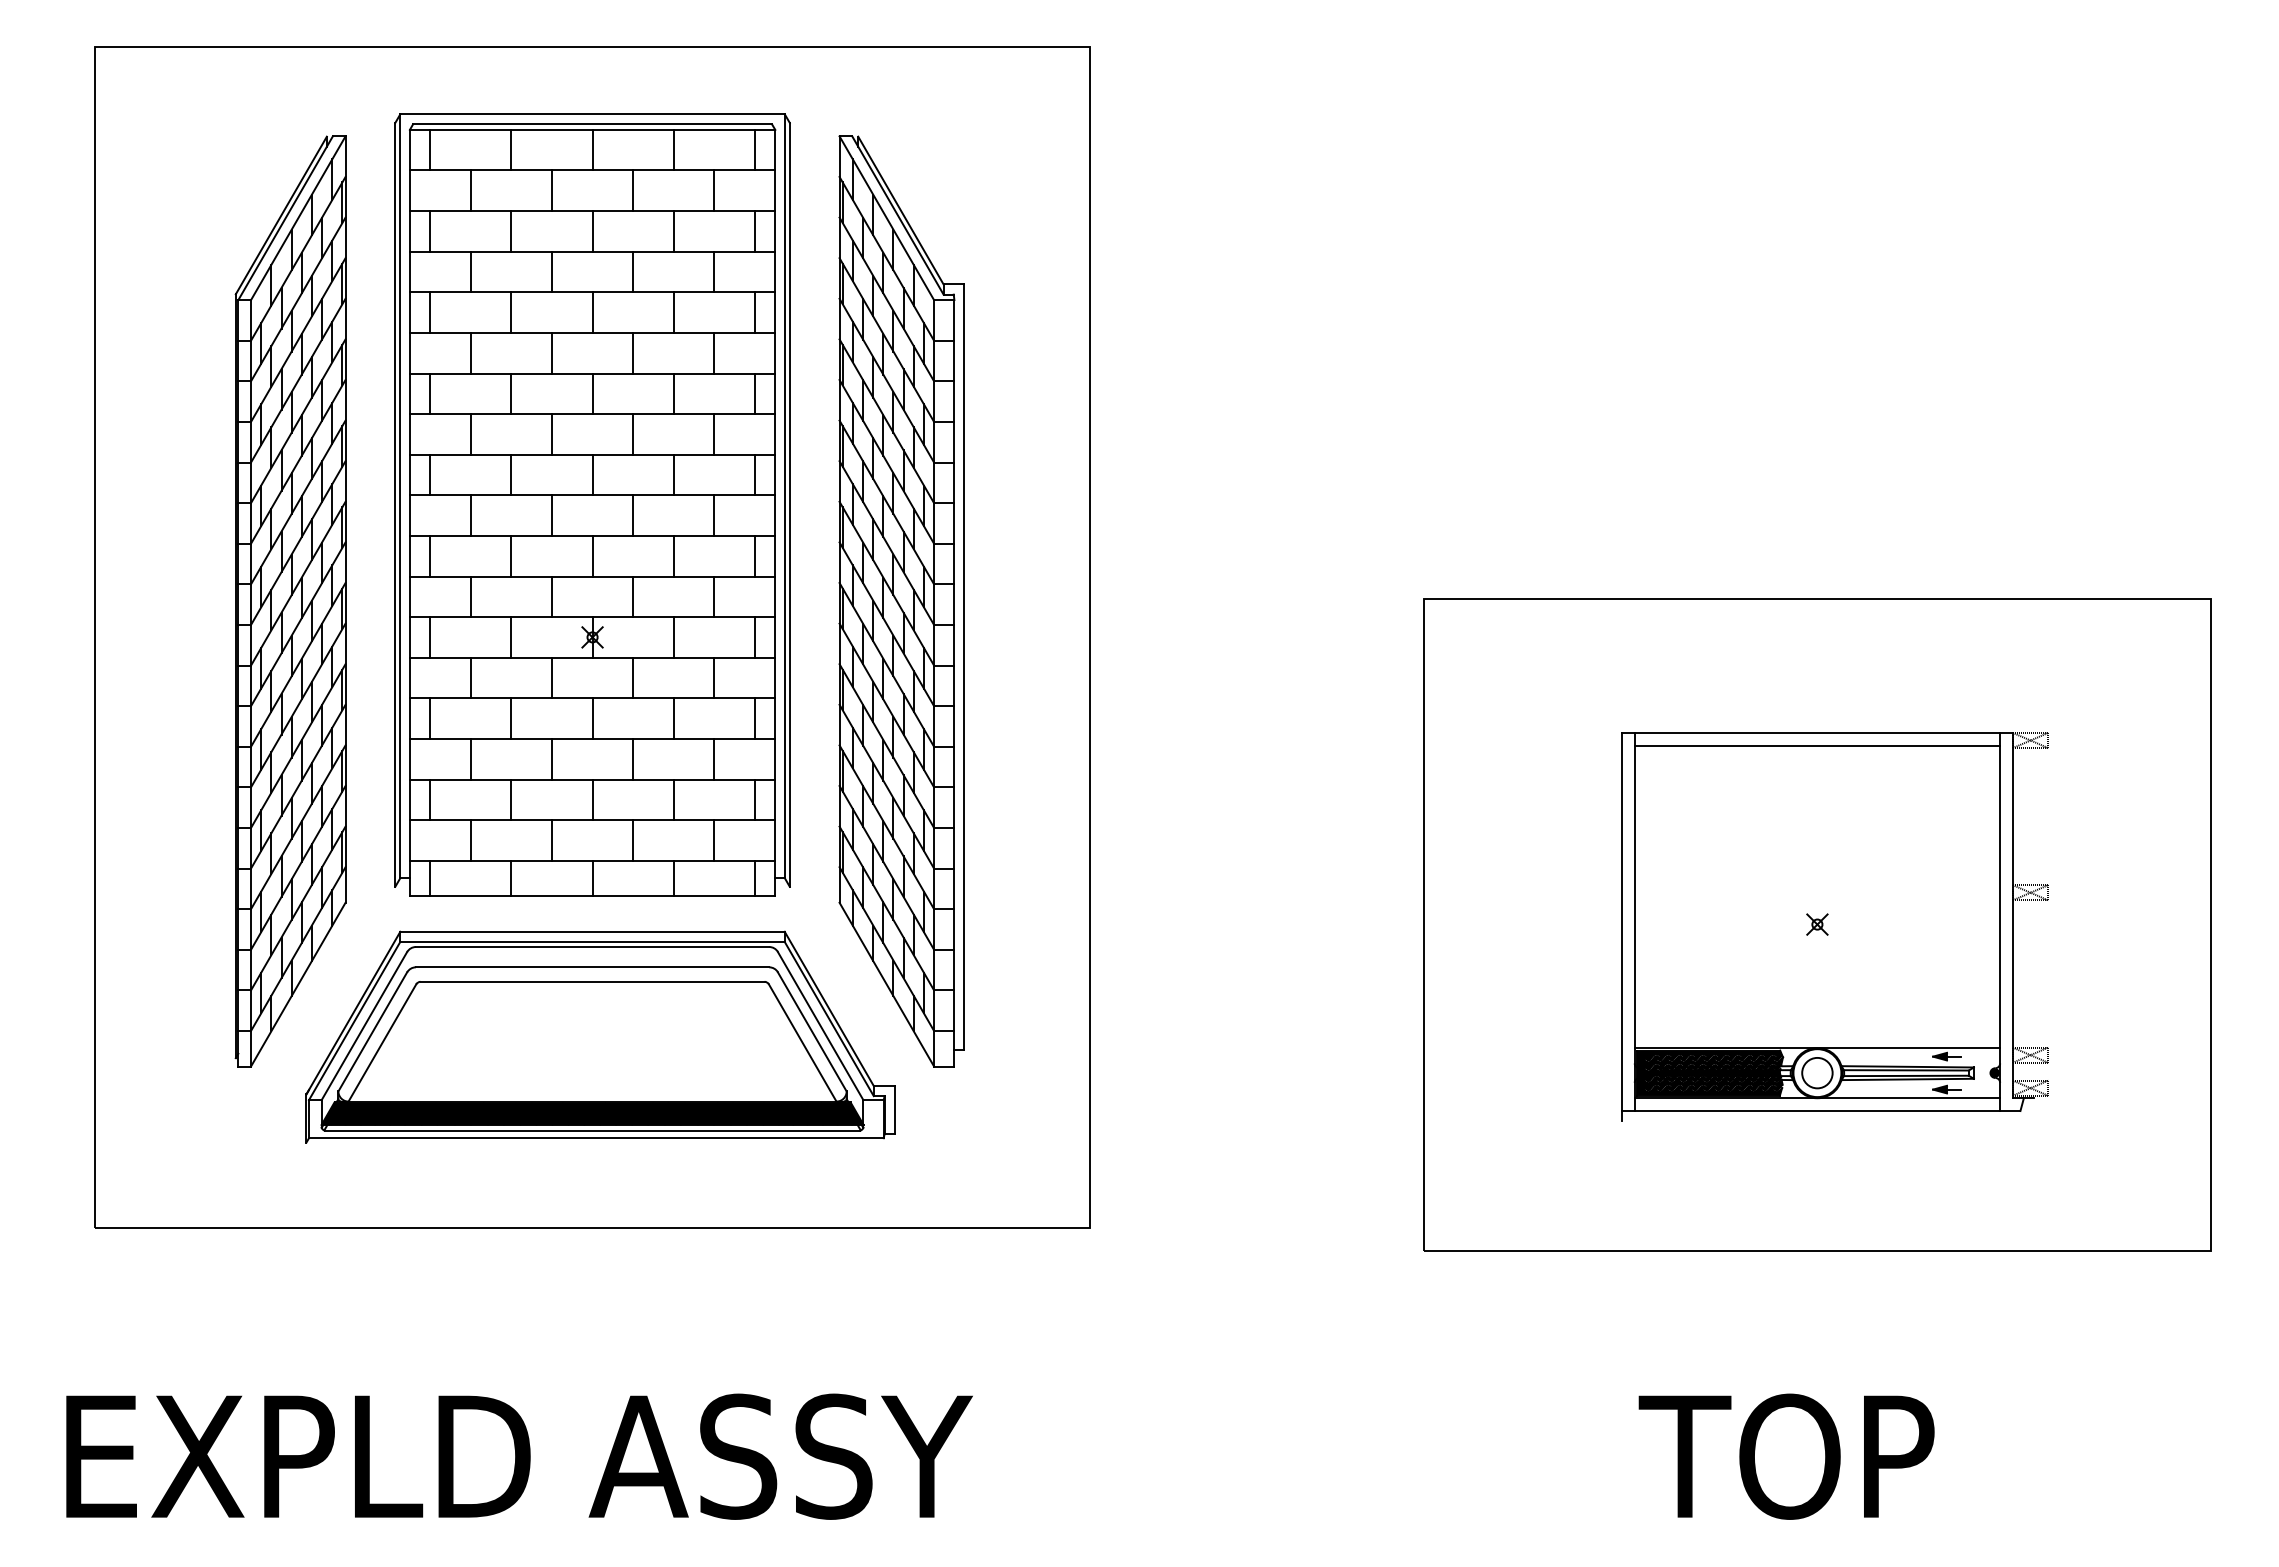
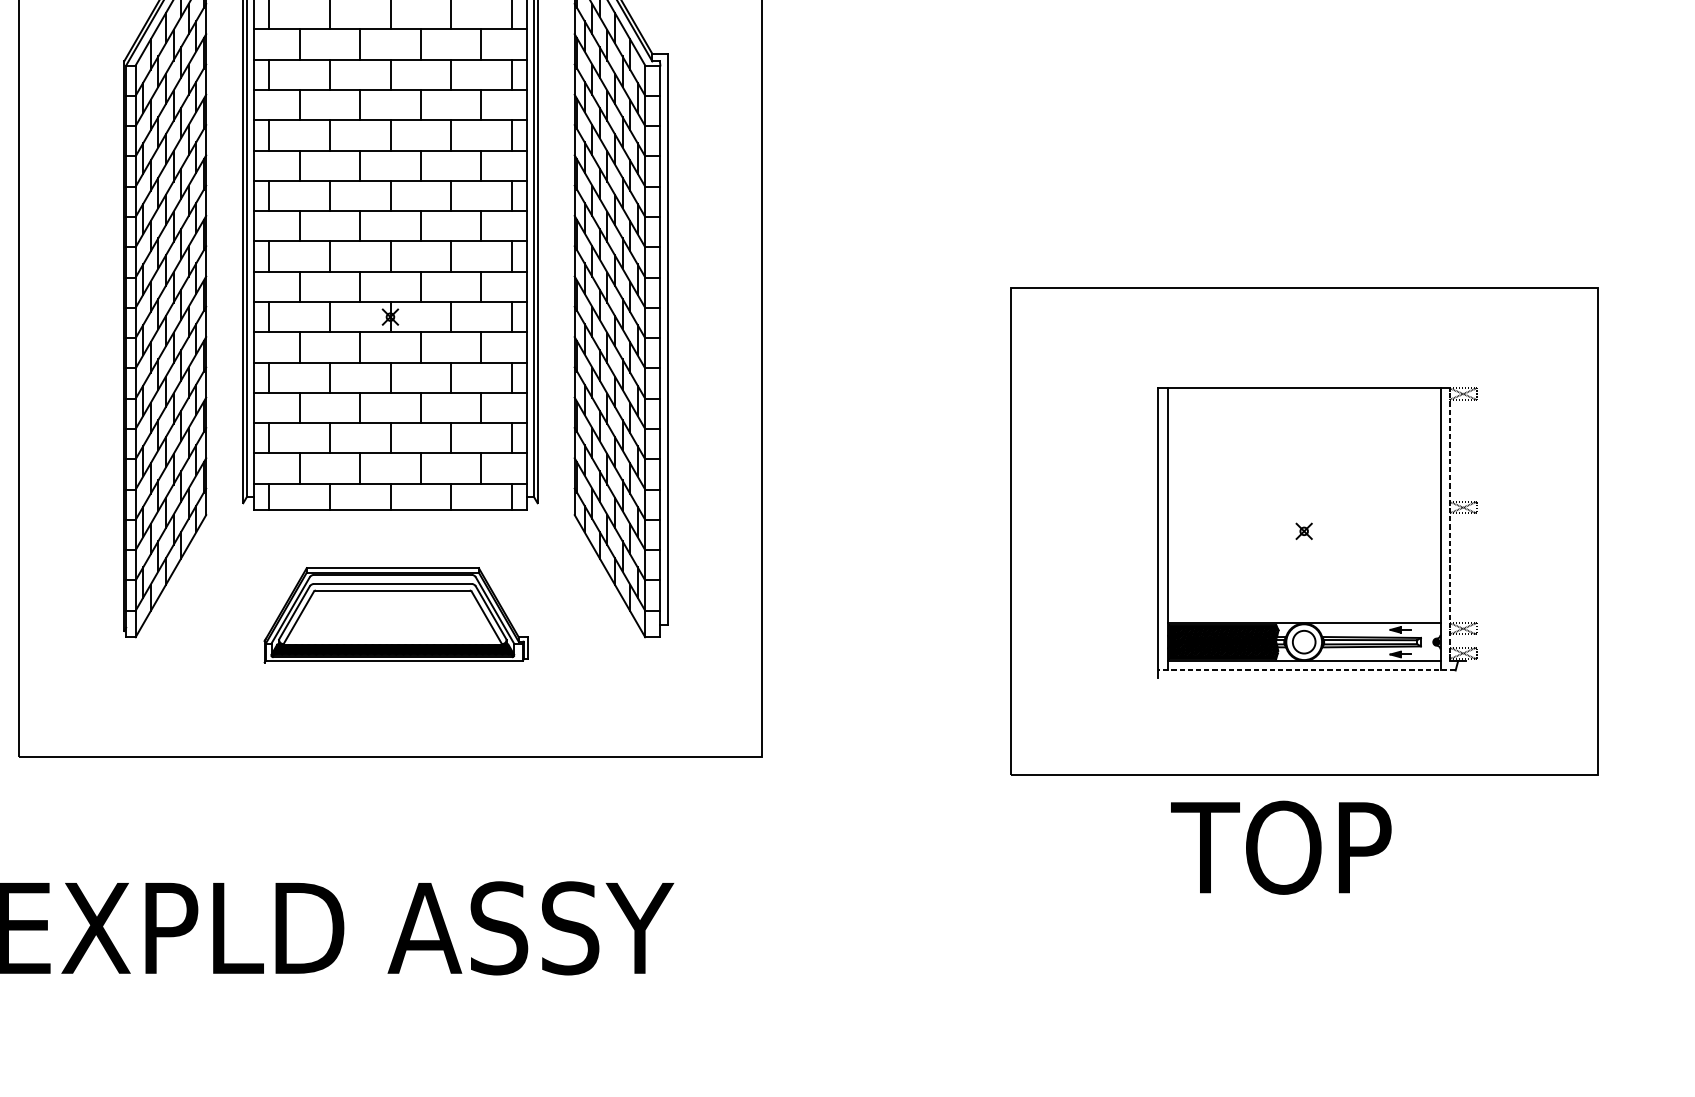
line: (1817, 745) -> (1304, 397), removed
line: (2012, 915) -> (1449, 524), solid -> dashed
part: (600, 1036) -> (396, 614), size x0.6
line: (1820, 1111) -> (1306, 670), solid -> dashed
text: (1786, 1456) -> (1281, 847), moved

